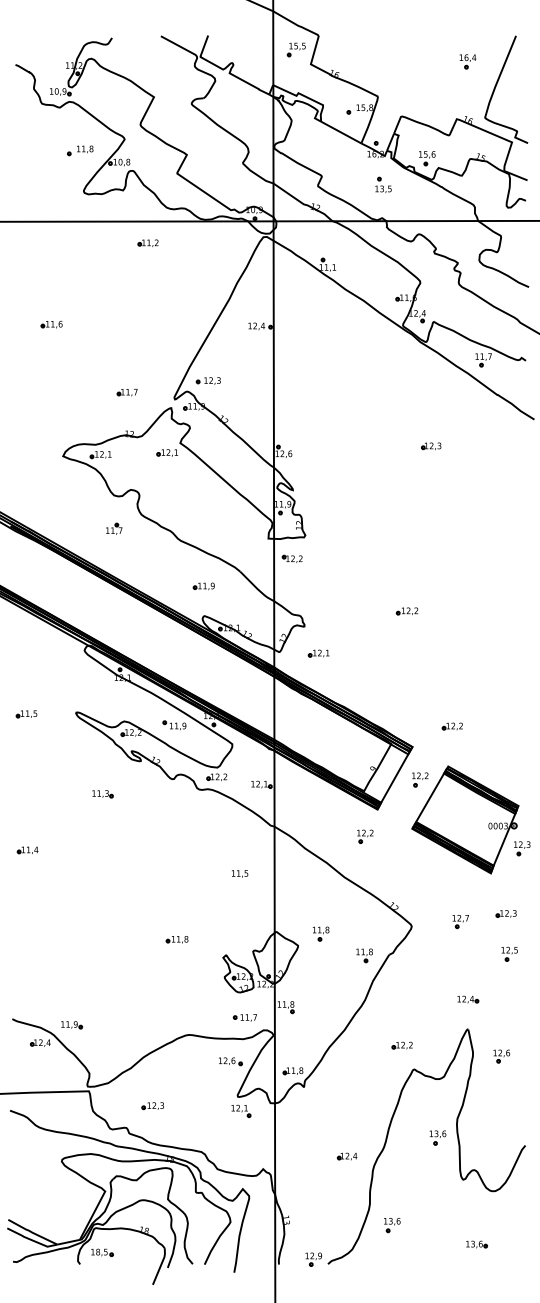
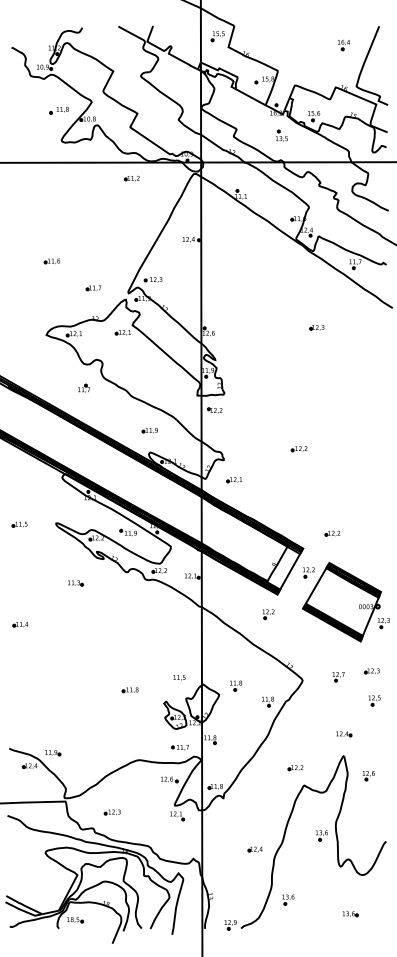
part: (147, 243) -> (131, 178), moved
part: (50, 324) -> (51, 261), moved
text: (240, 873) -> (179, 677), moved

